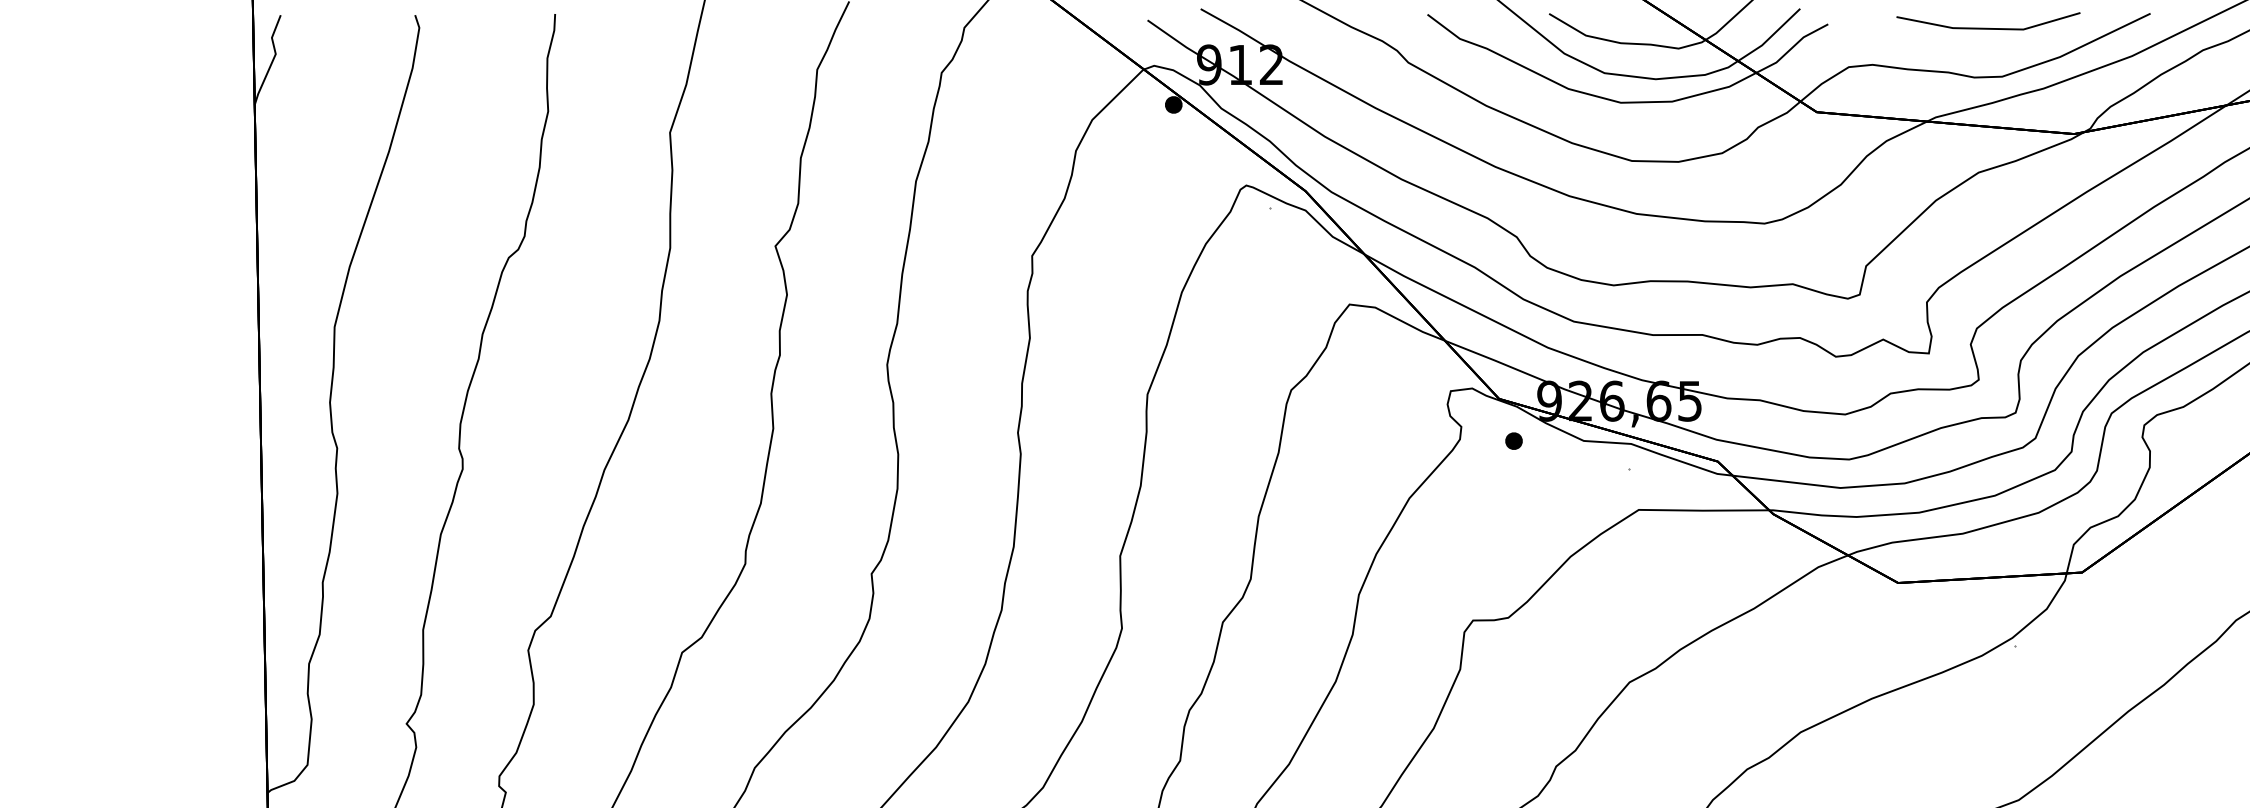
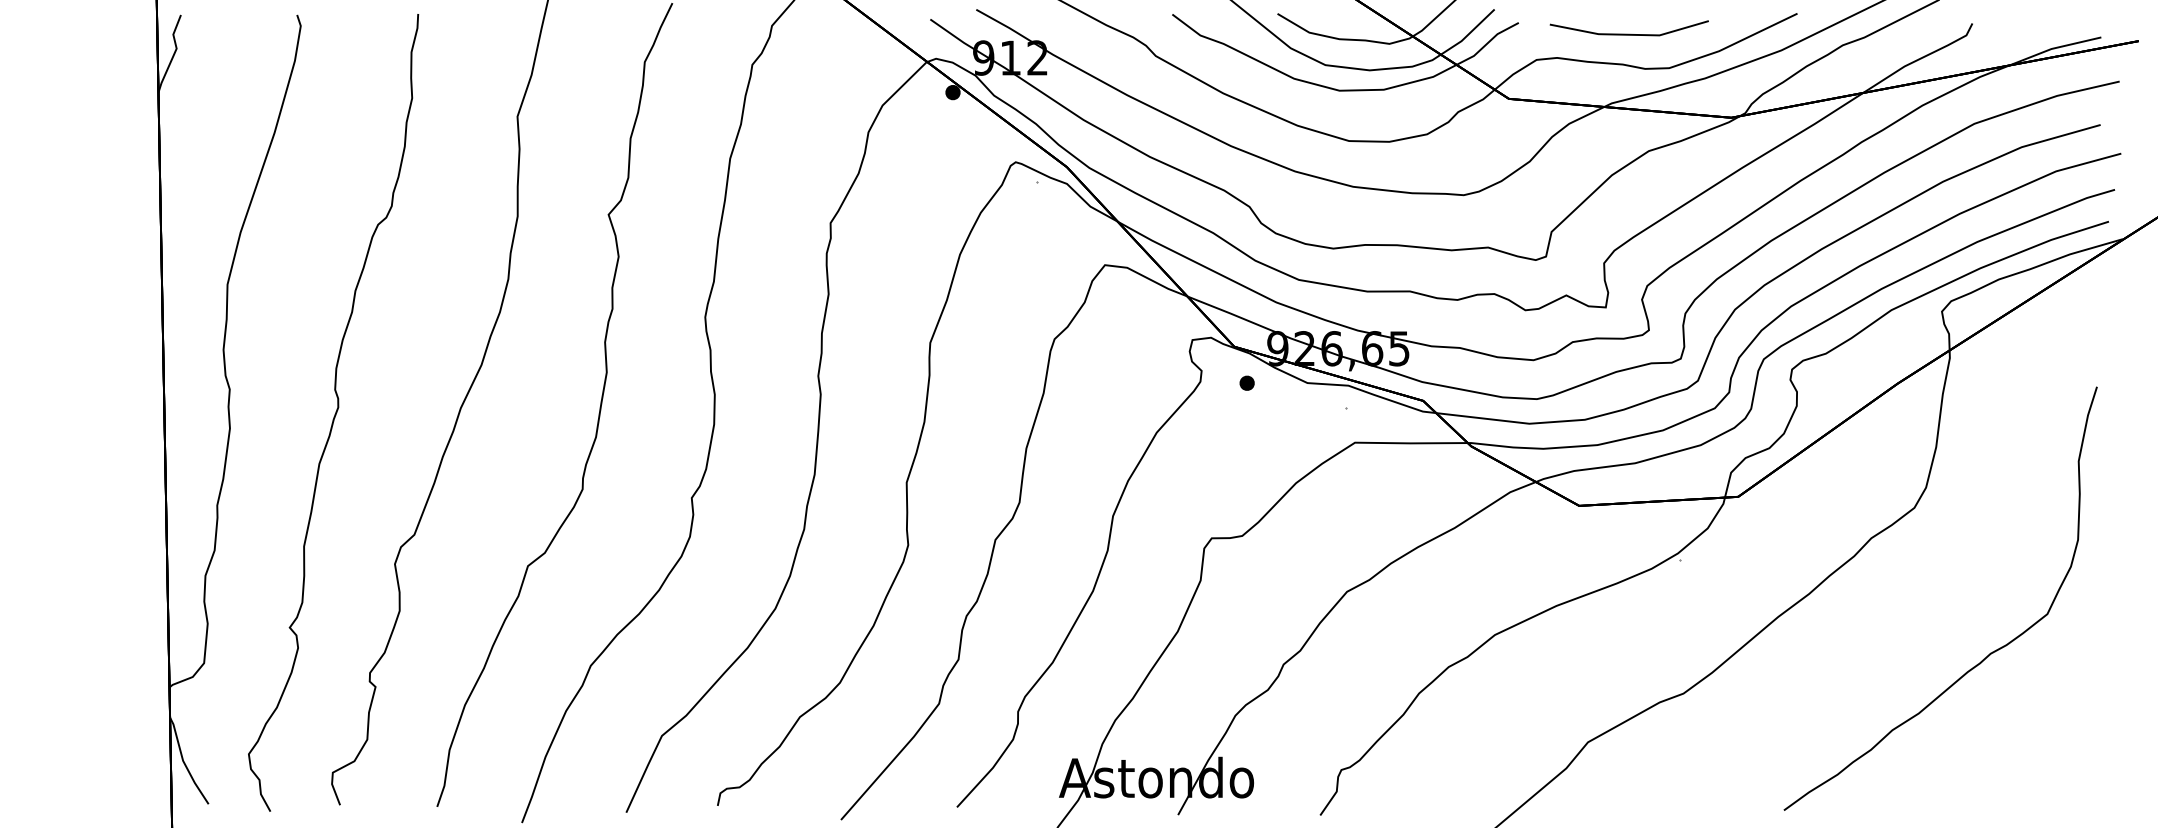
line: (1987, 27) -> (1628, 33), moved

